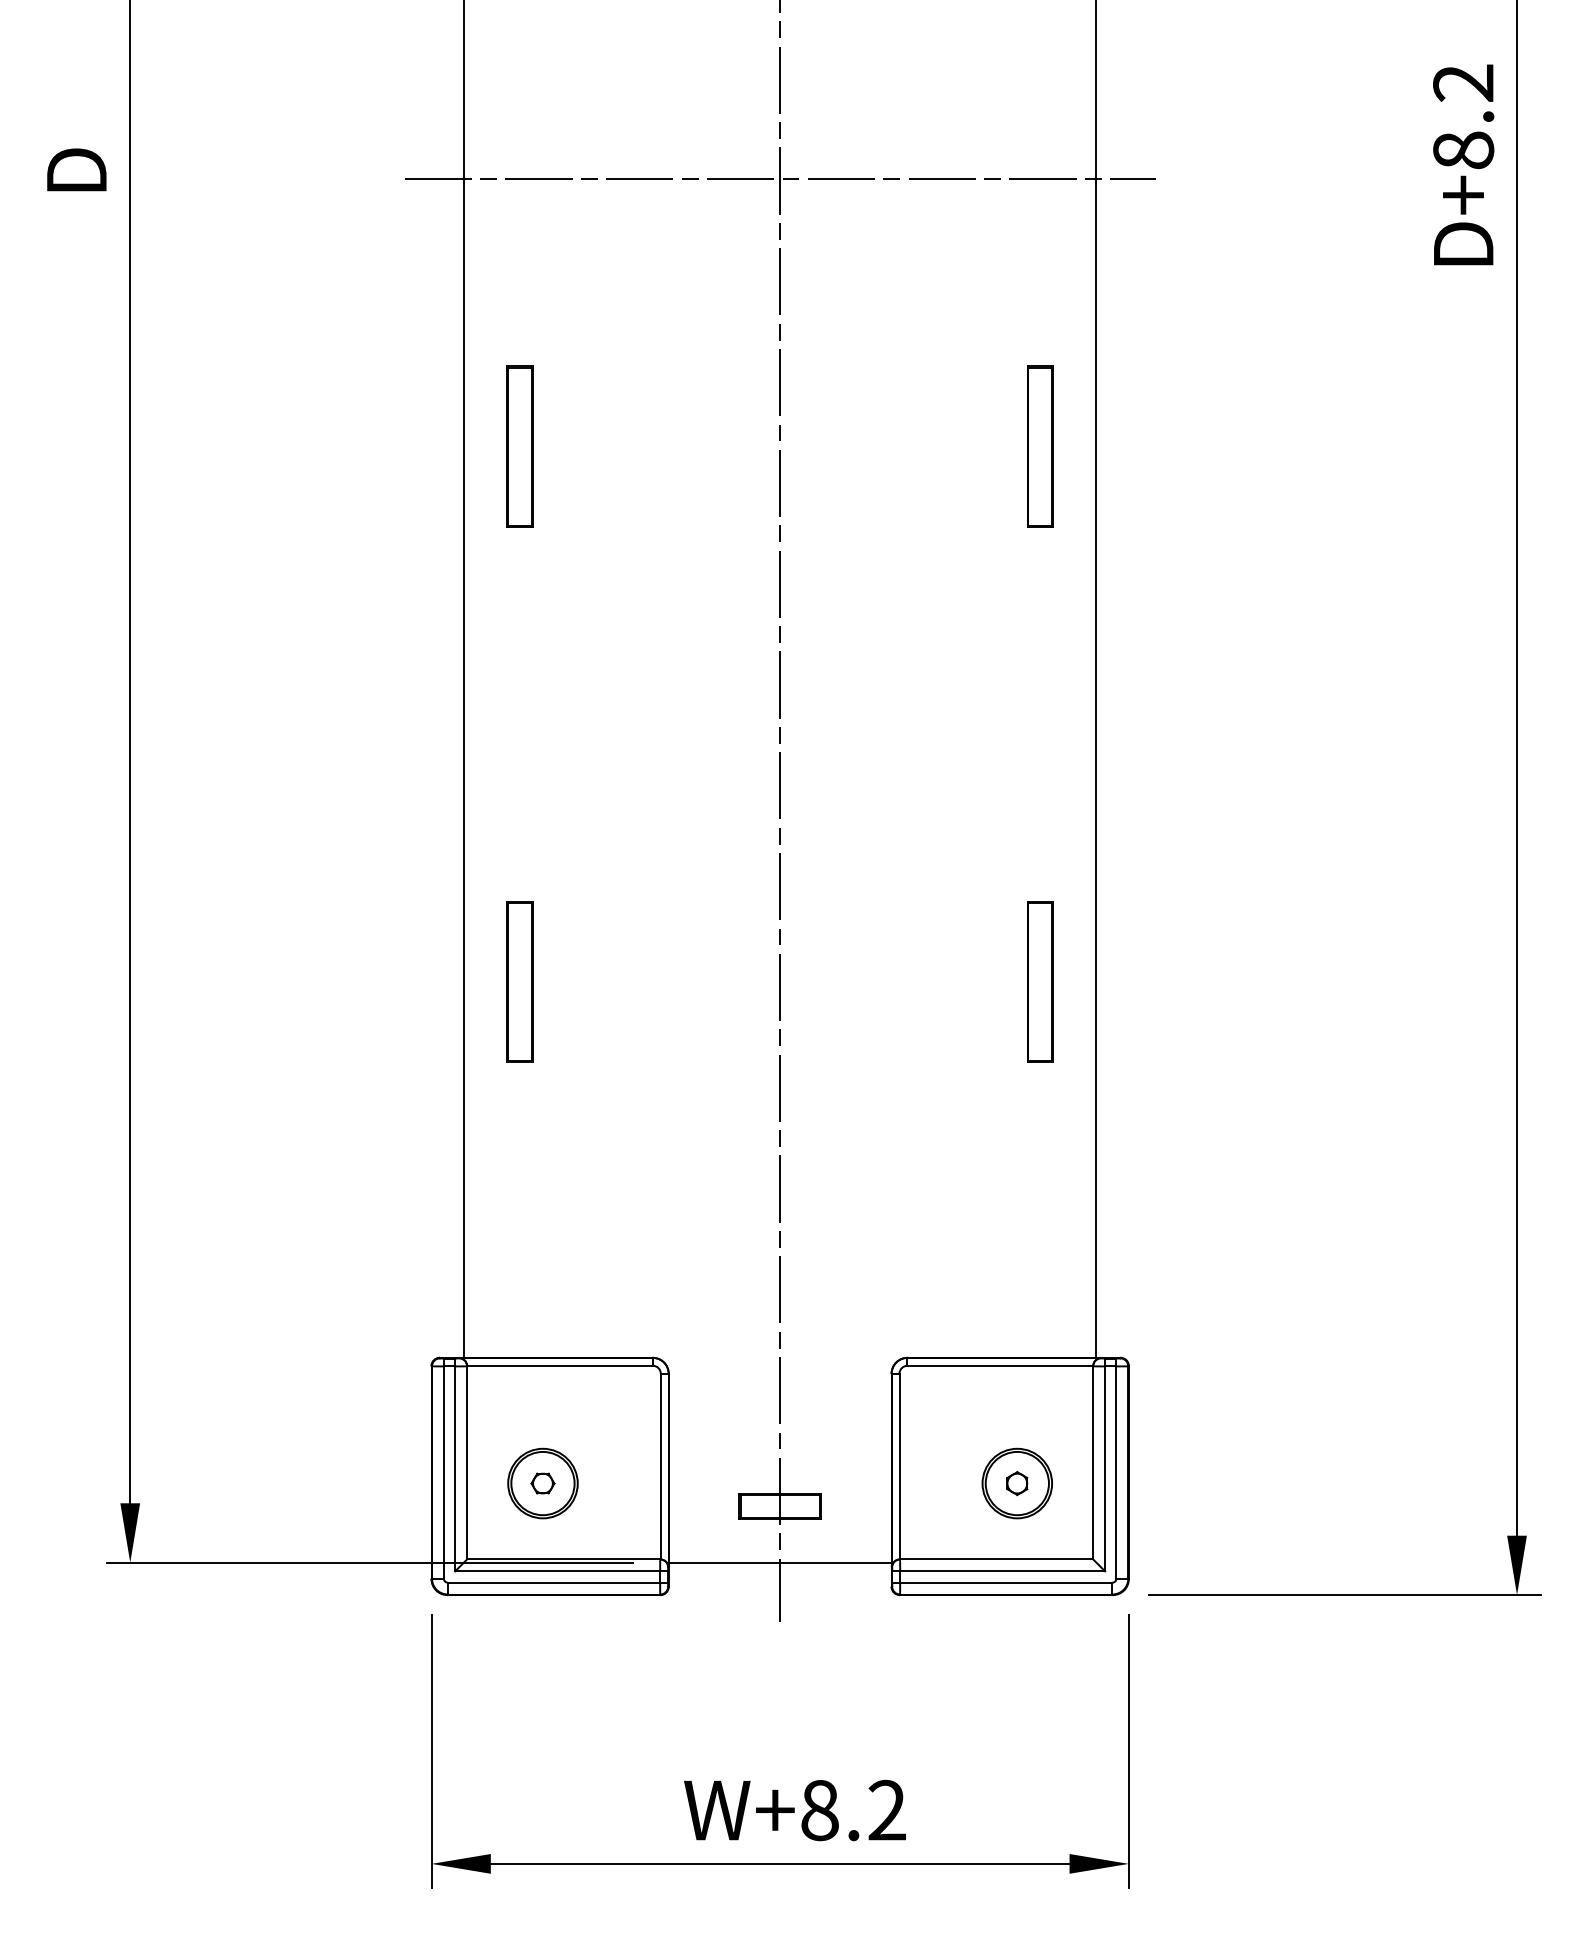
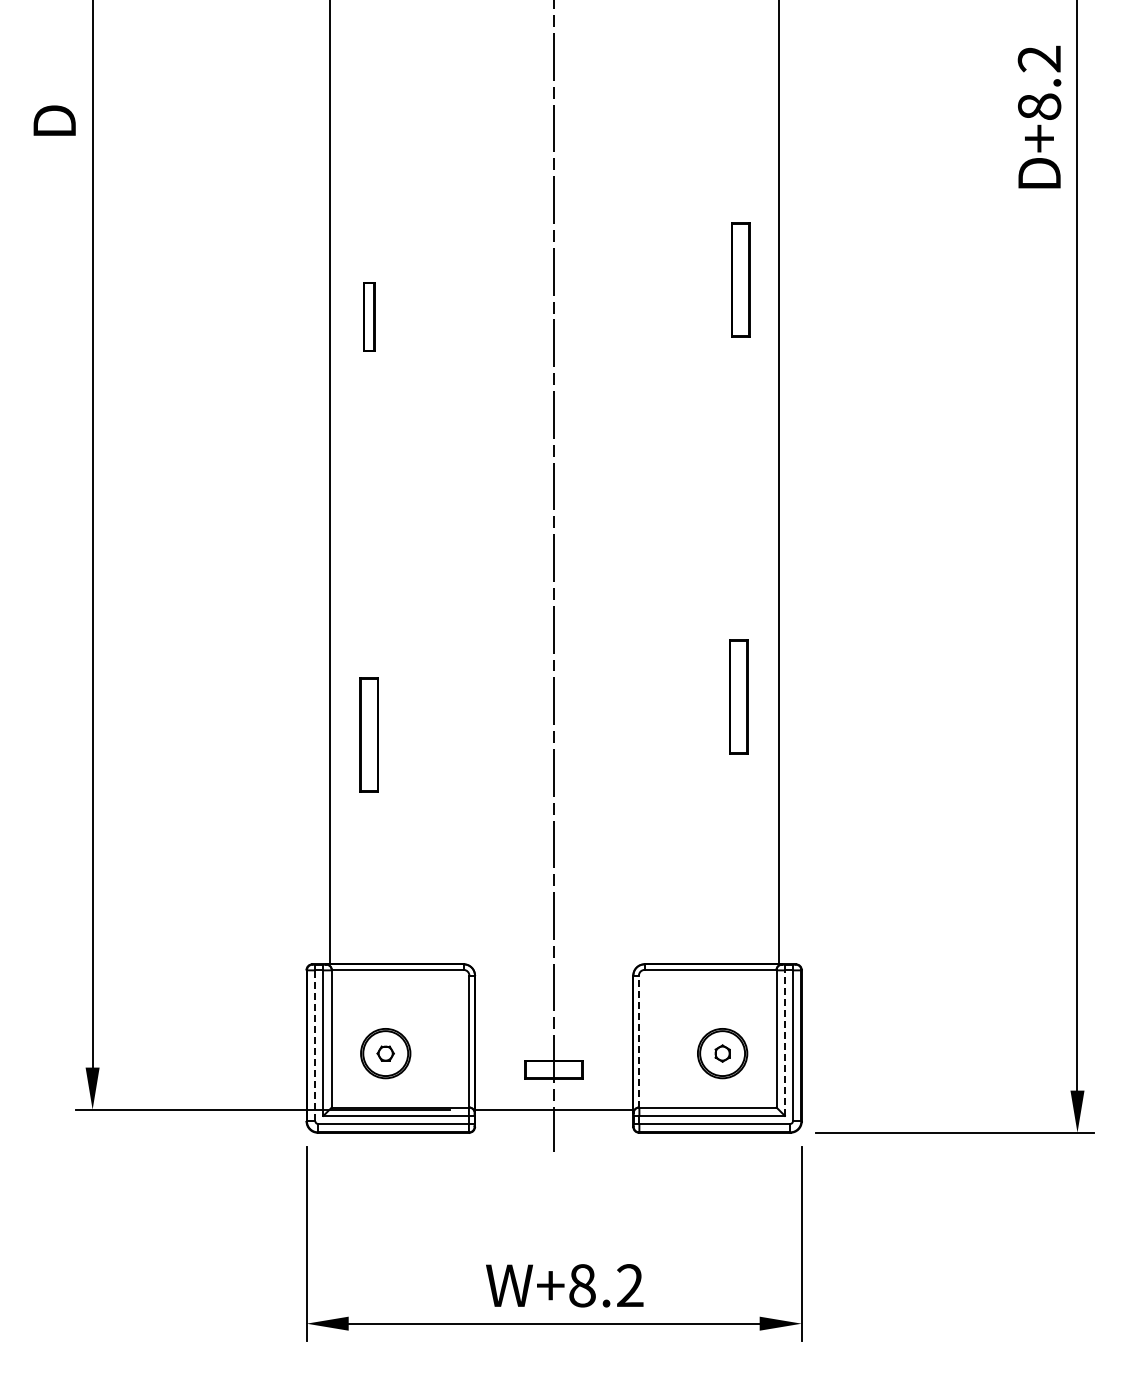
line: (779, 179) -> (553, 127), removed
part: (518, 445) -> (368, 316), size x0.6
part: (1039, 445) -> (740, 279), moved
part: (518, 980) -> (368, 734), moved
line: (898, 1466) -> (638, 1041), solid -> dashed
line: (1104, 1469) -> (784, 1043), solid -> dashed
line: (444, 1472) -> (315, 1045), solid -> dashed

